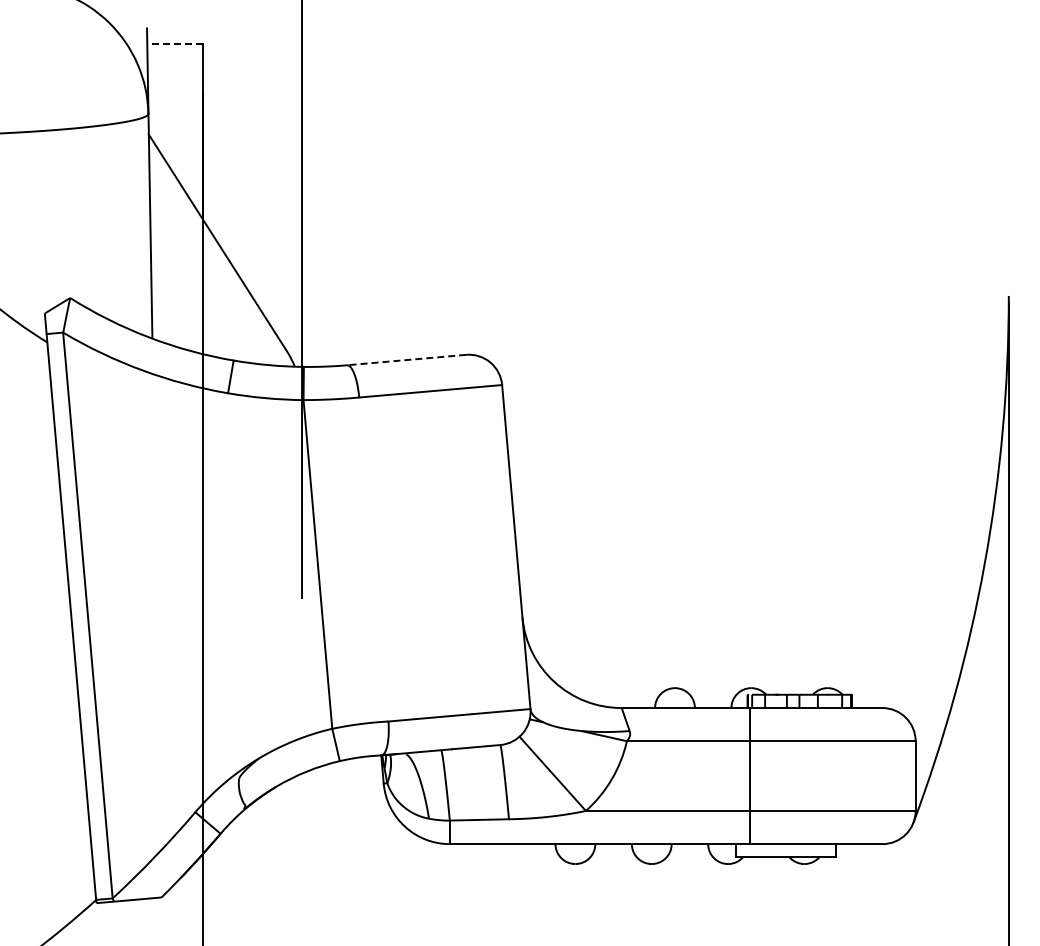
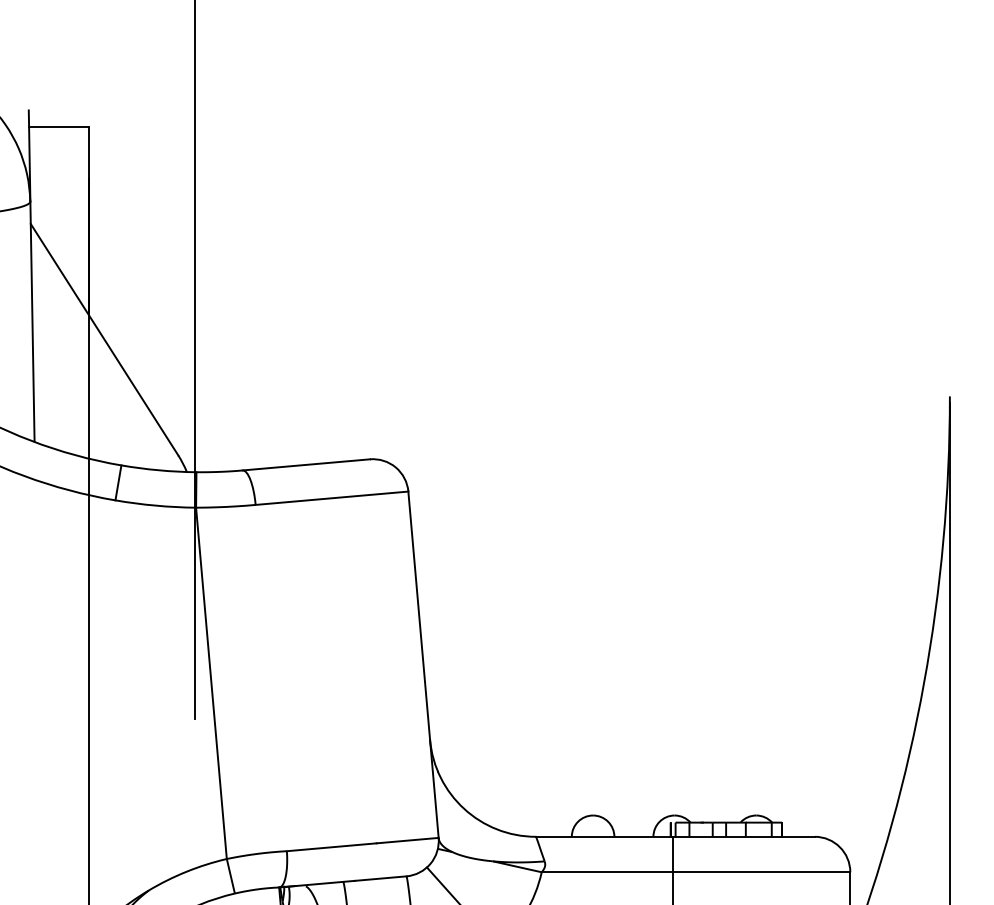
line: (175, 43) -> (59, 126), dashed -> solid
line: (406, 360) -> (306, 465), dashed -> solid

